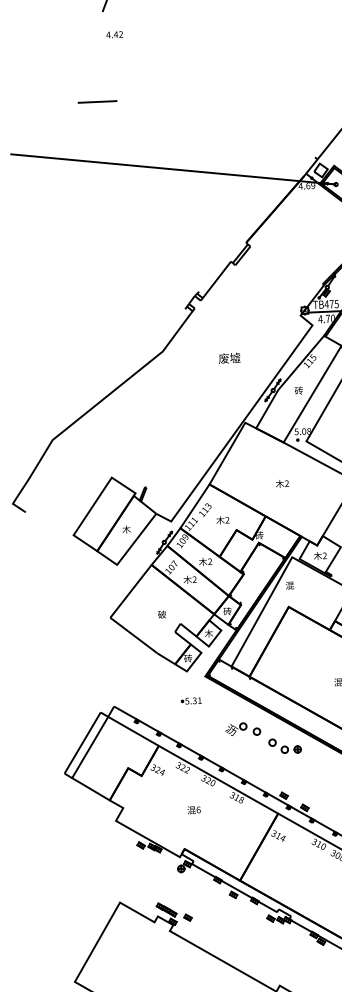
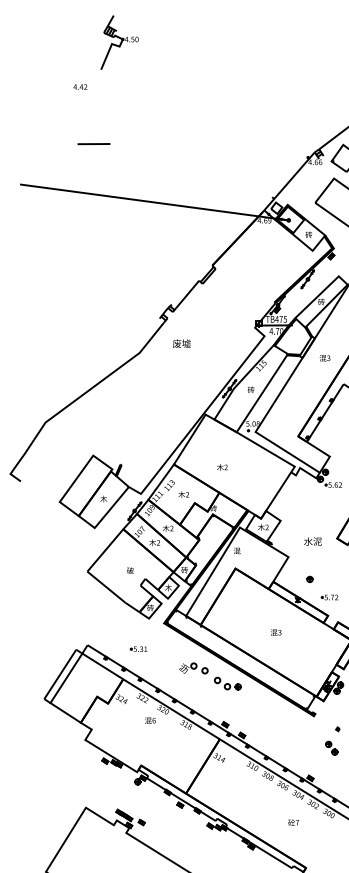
text: (114, 34) -> (80, 86), moved
text: (229, 358) -> (181, 343), moved
text: (282, 483) -> (222, 467), moved
part: (191, 700) -> (138, 648), moved
text: (194, 809) -> (150, 720), moved

